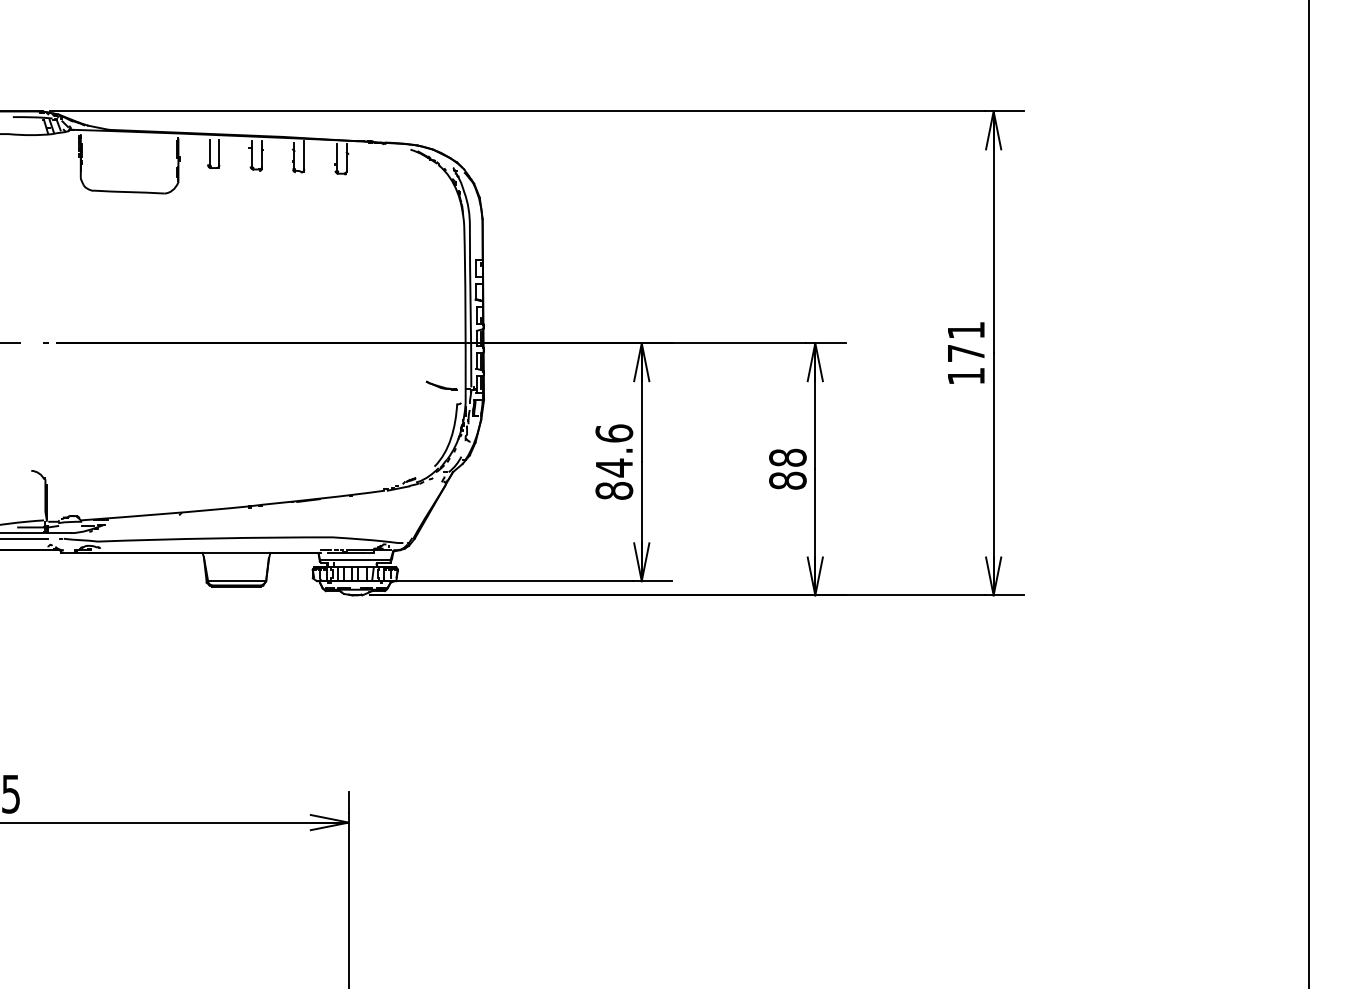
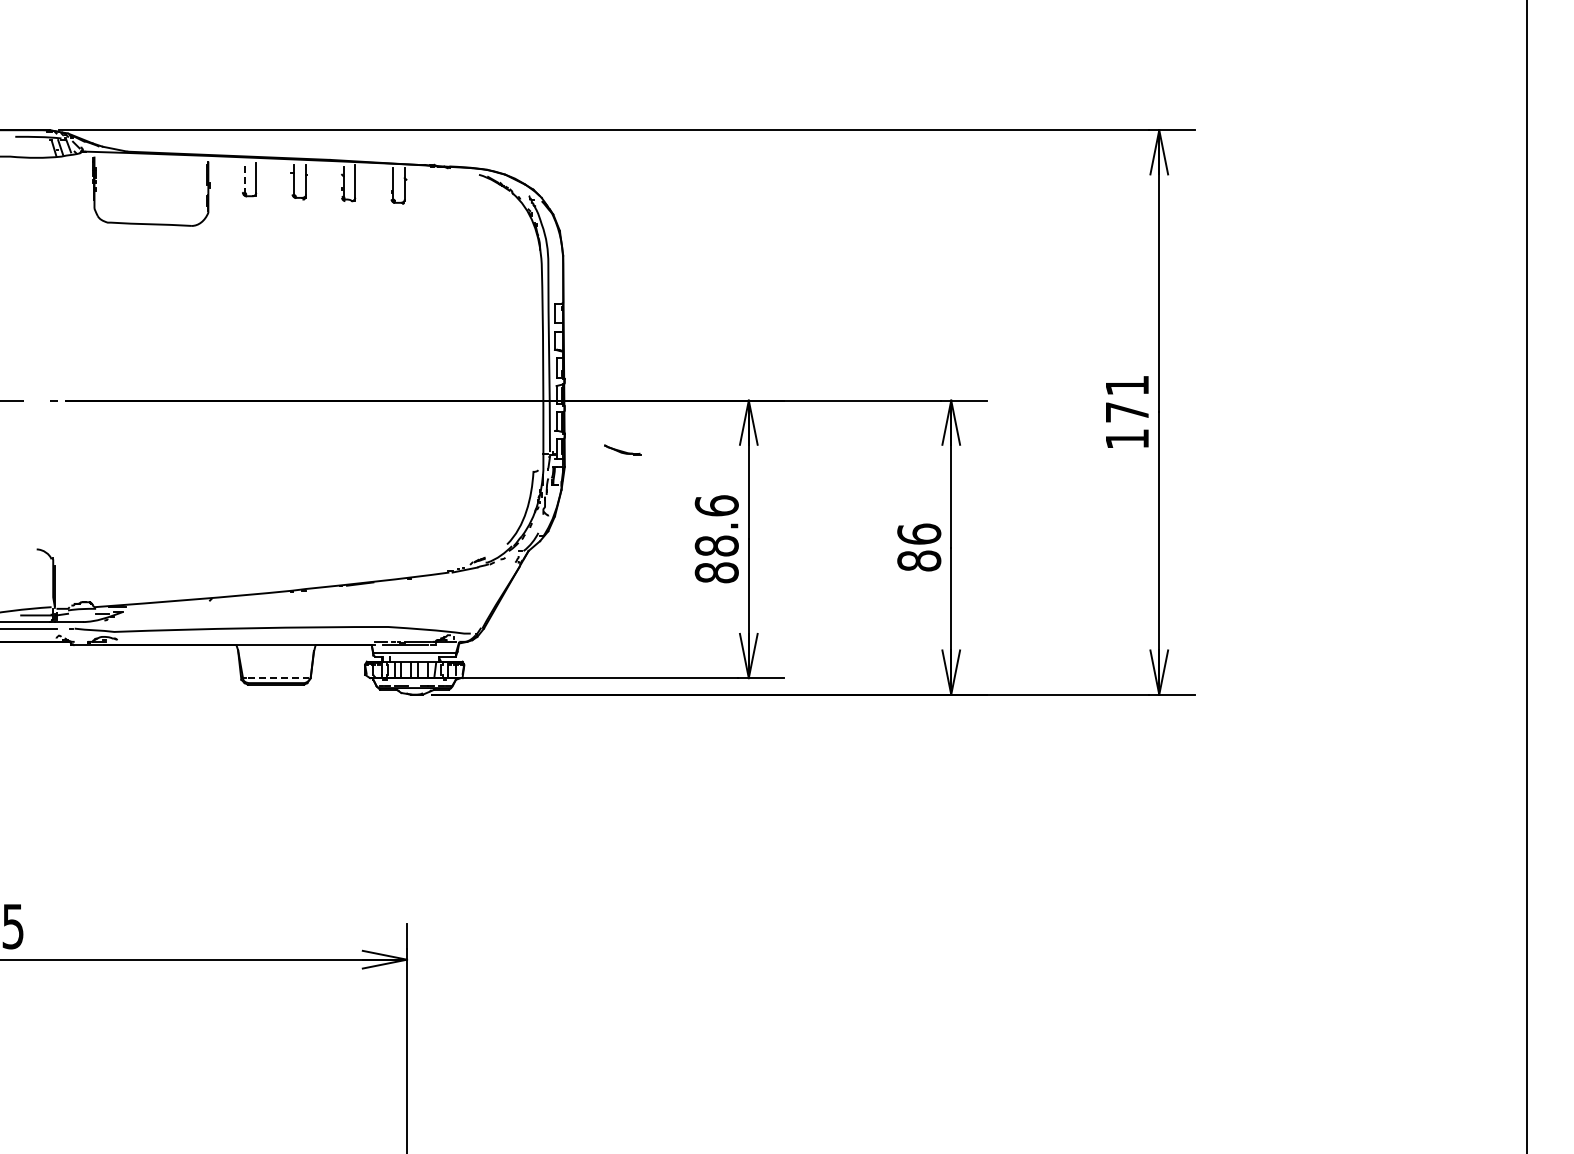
line: (209, 152) -> (244, 178), solid -> dashed
part: (441, 385) -> (622, 449), moved
text: (788, 457) -> (919, 533), 88 -> 86
text: (614, 468) -> (716, 546), 84.6 -> 88.6
line: (238, 581) -> (278, 678), solid -> dashed

